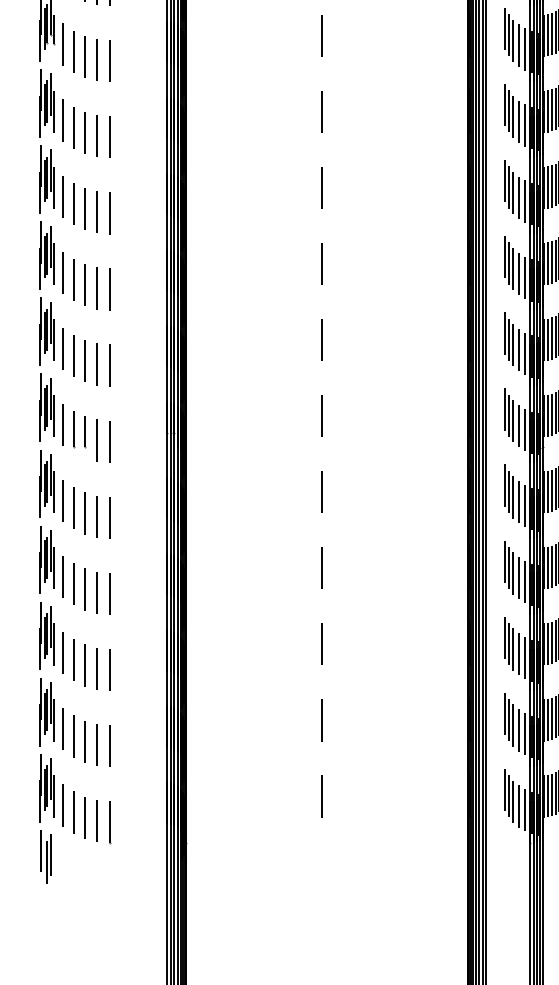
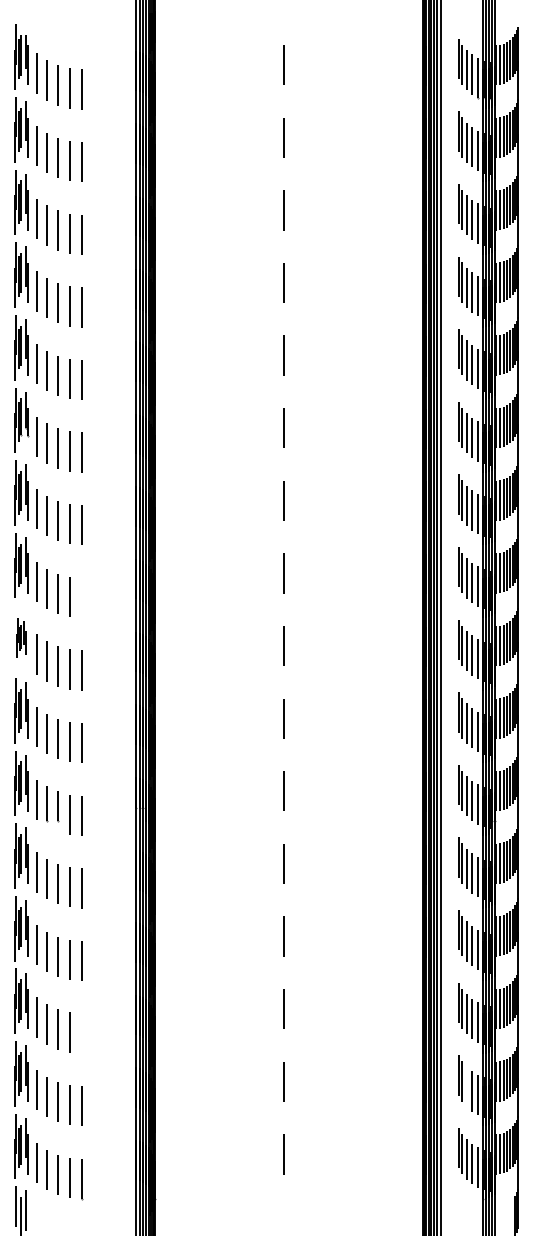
line: (109, 213) -> (81, 597), removed
part: (46, 254) -> (21, 637), size x0.6
line: (109, 669) -> (81, 1033), removed
line: (513, 725) -> (466, 1086), removed

